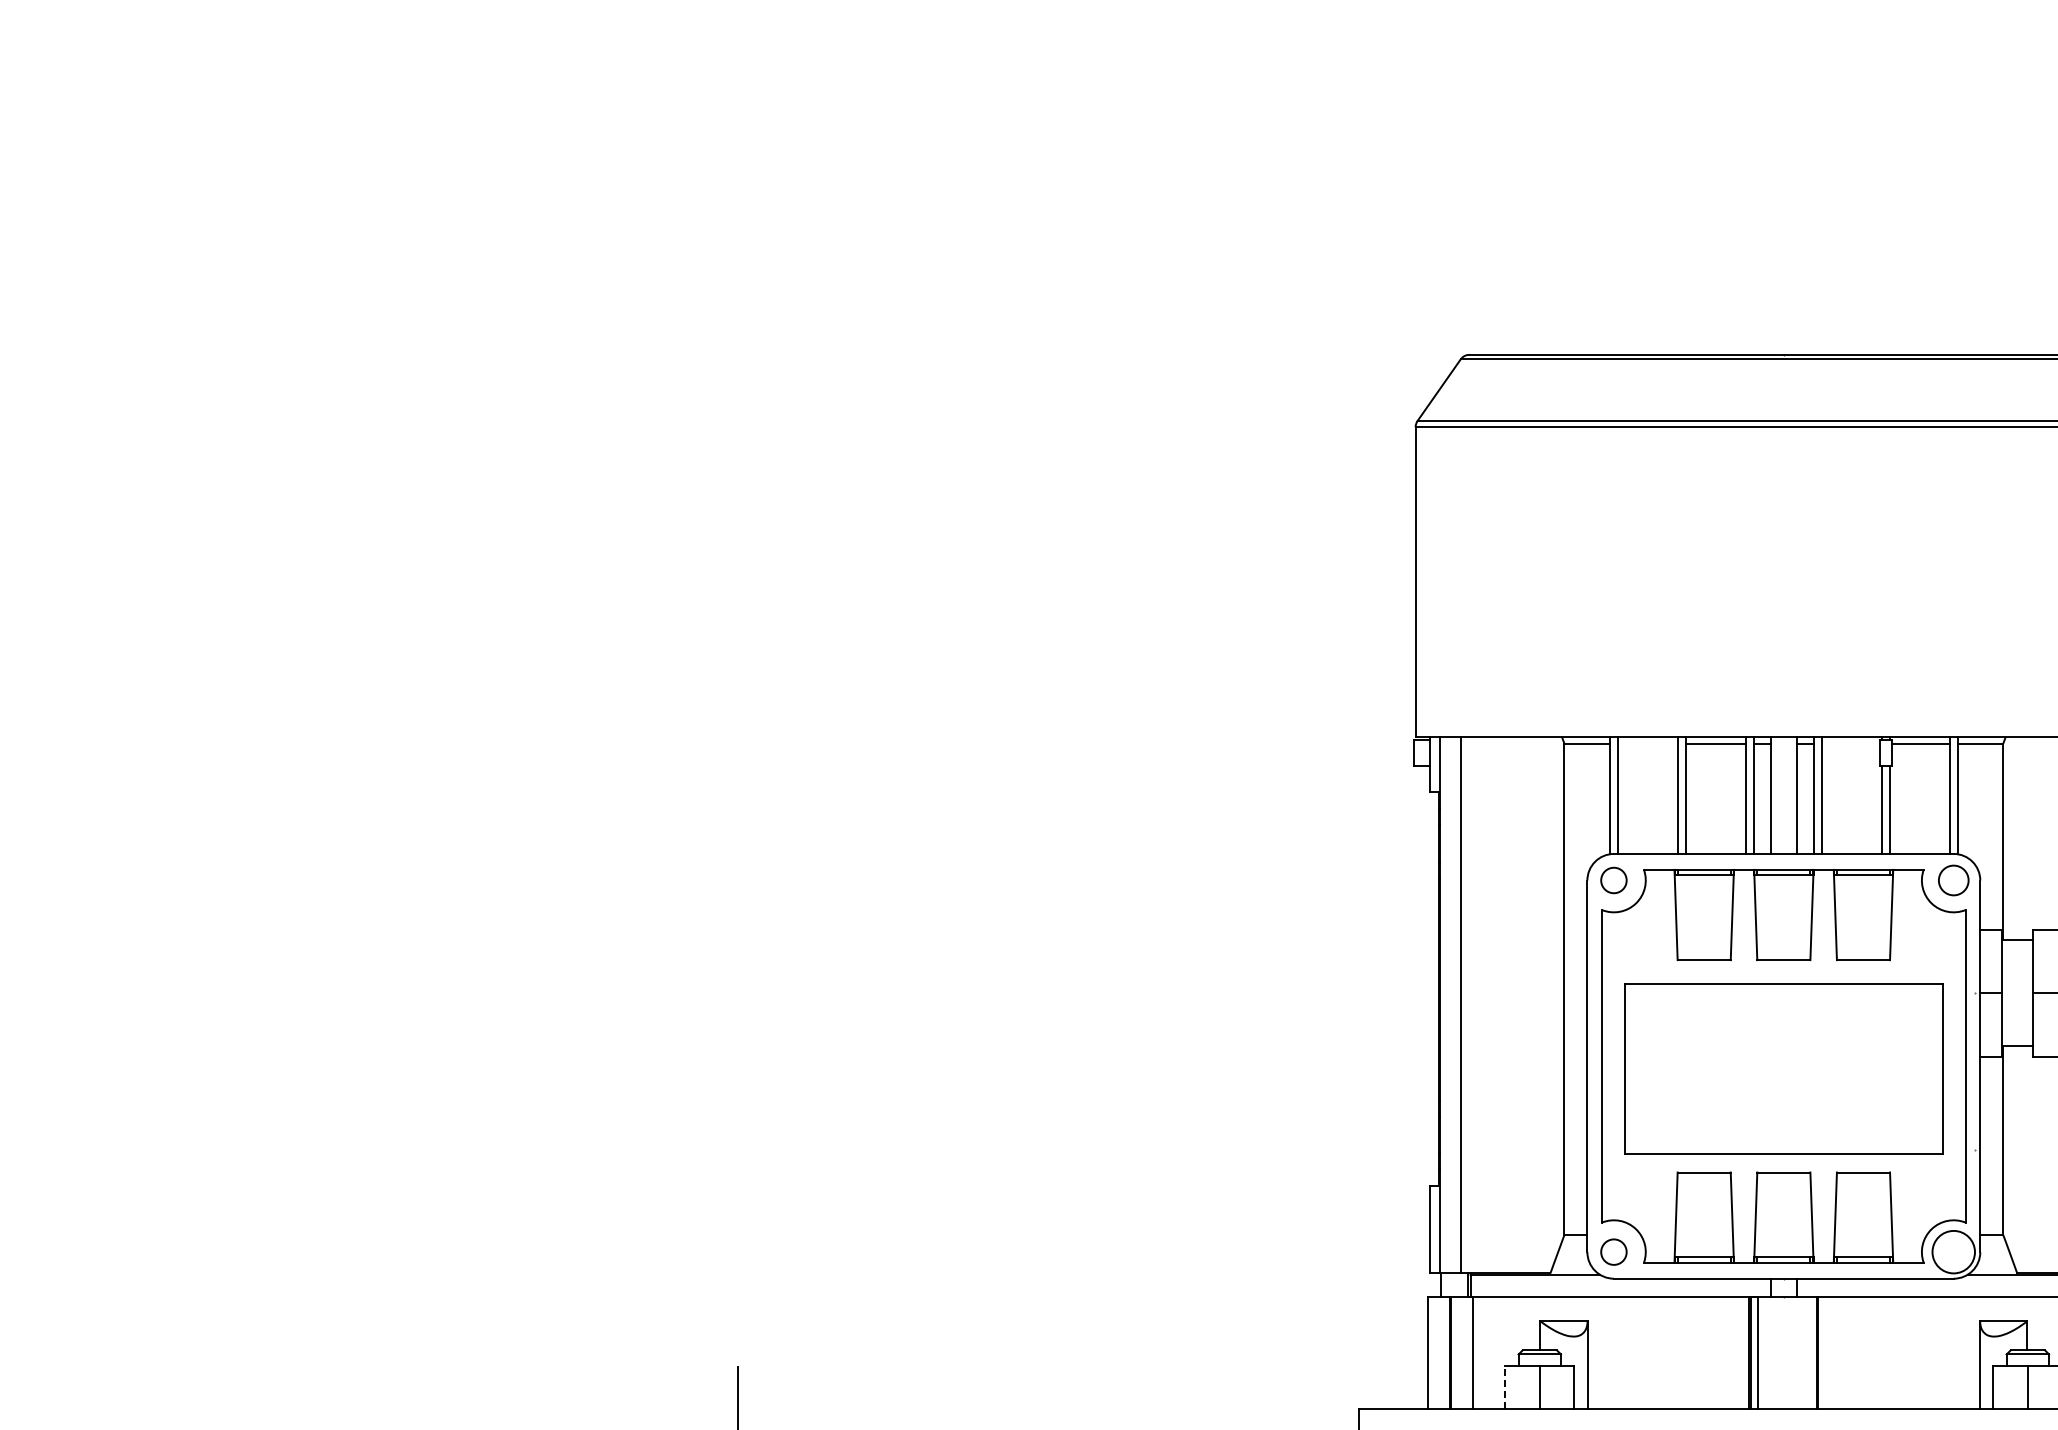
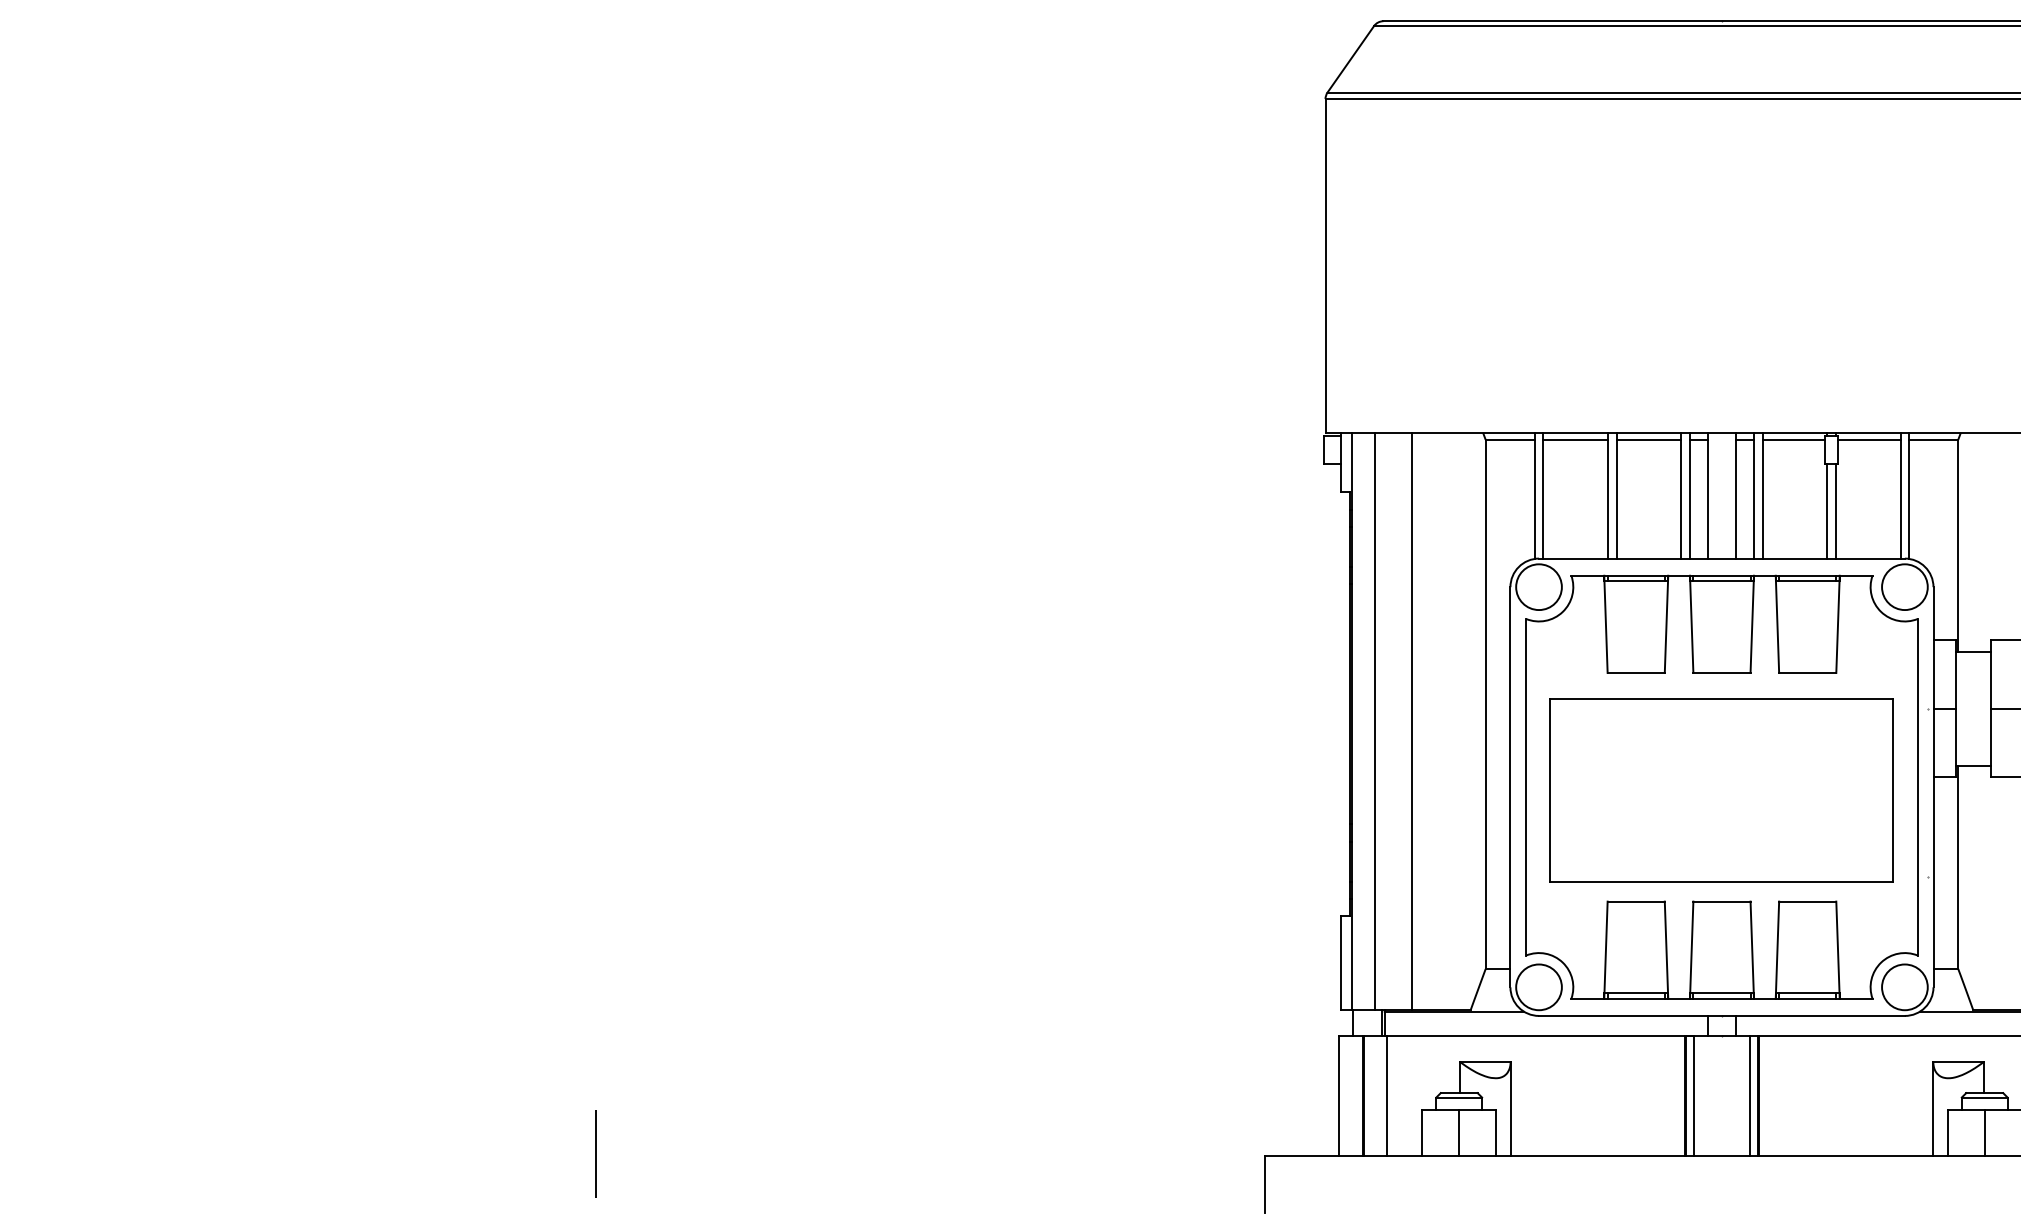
line: (1647, 743) -> (1575, 439), added
line: (1850, 743) -> (1793, 439), added
circle: (1613, 880) -> (1538, 587), size x1.67
circle: (1953, 880) -> (1904, 587), size x1.43
line: (1495, 1005) -> (1411, 721), added
circle: (1613, 1251) -> (1538, 986), size x1.67
line: (1810, 1352) -> (1750, 1095), added
line: (1505, 1387) -> (1422, 1133), dashed -> solid

